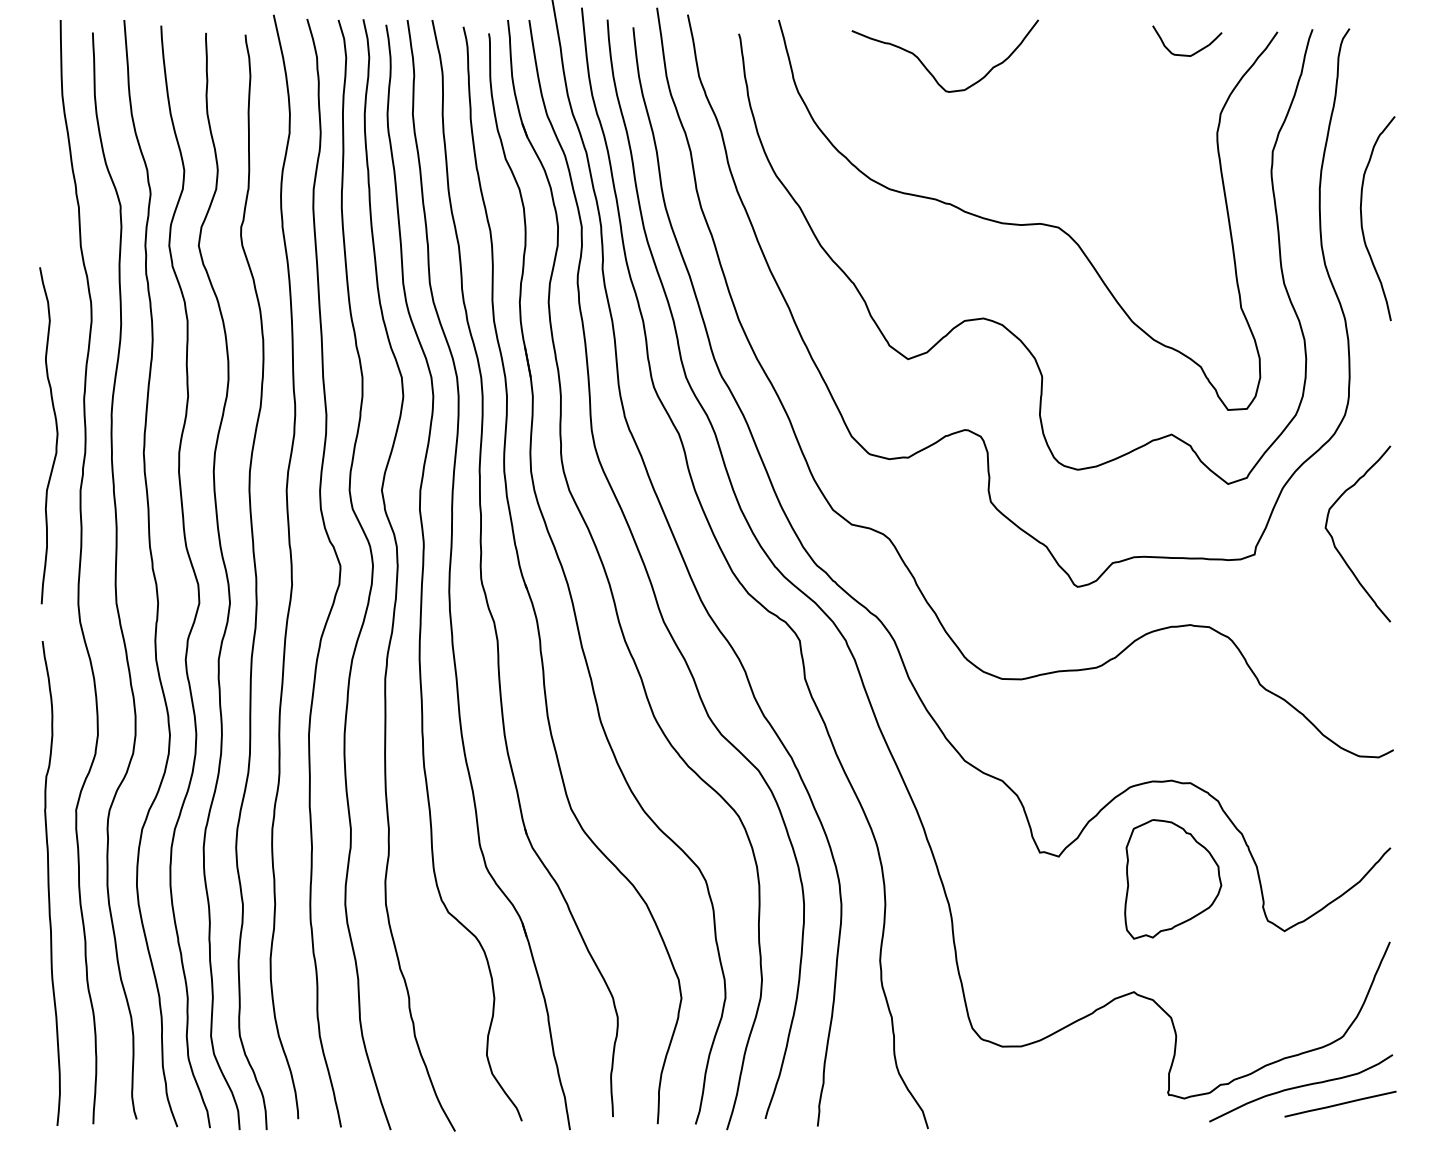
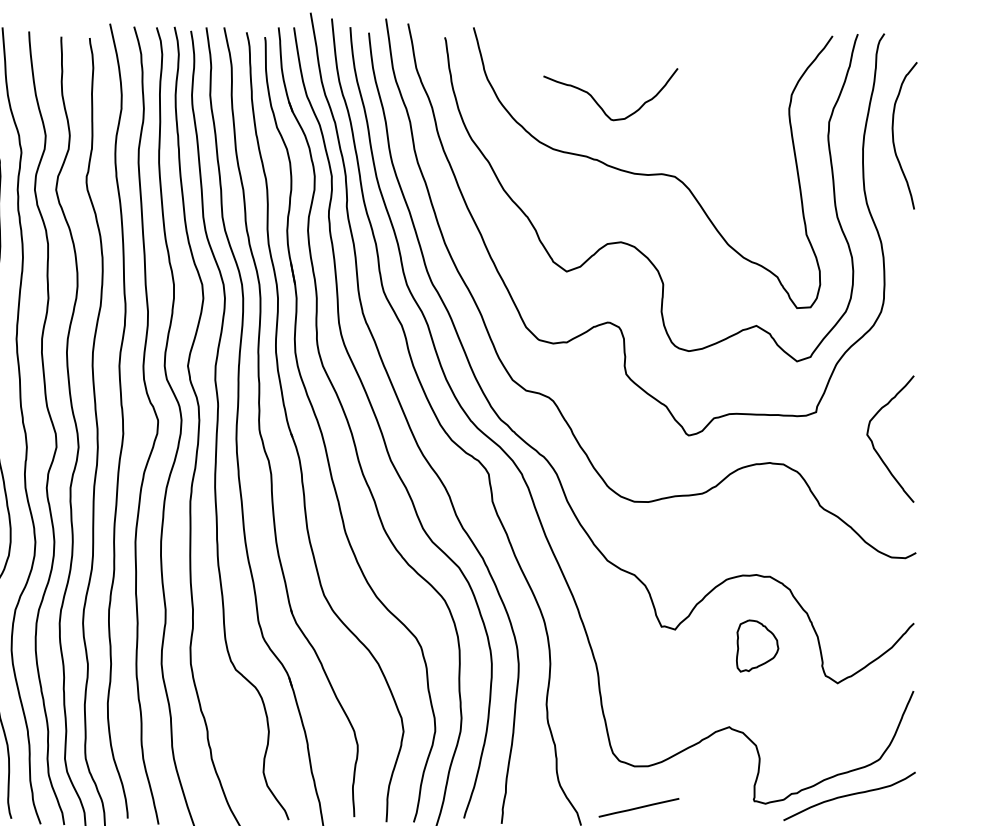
curve: (1194, 52) -> (772, 50), removed
curve: (929, 70) -> (599, 104), moved
curve: (1362, 218) -> (893, 135), moved
curve: (1334, 541) -> (873, 444), moved
part: (1173, 879) -> (757, 646), size x0.6
line: (1340, 1103) -> (638, 807), moved

